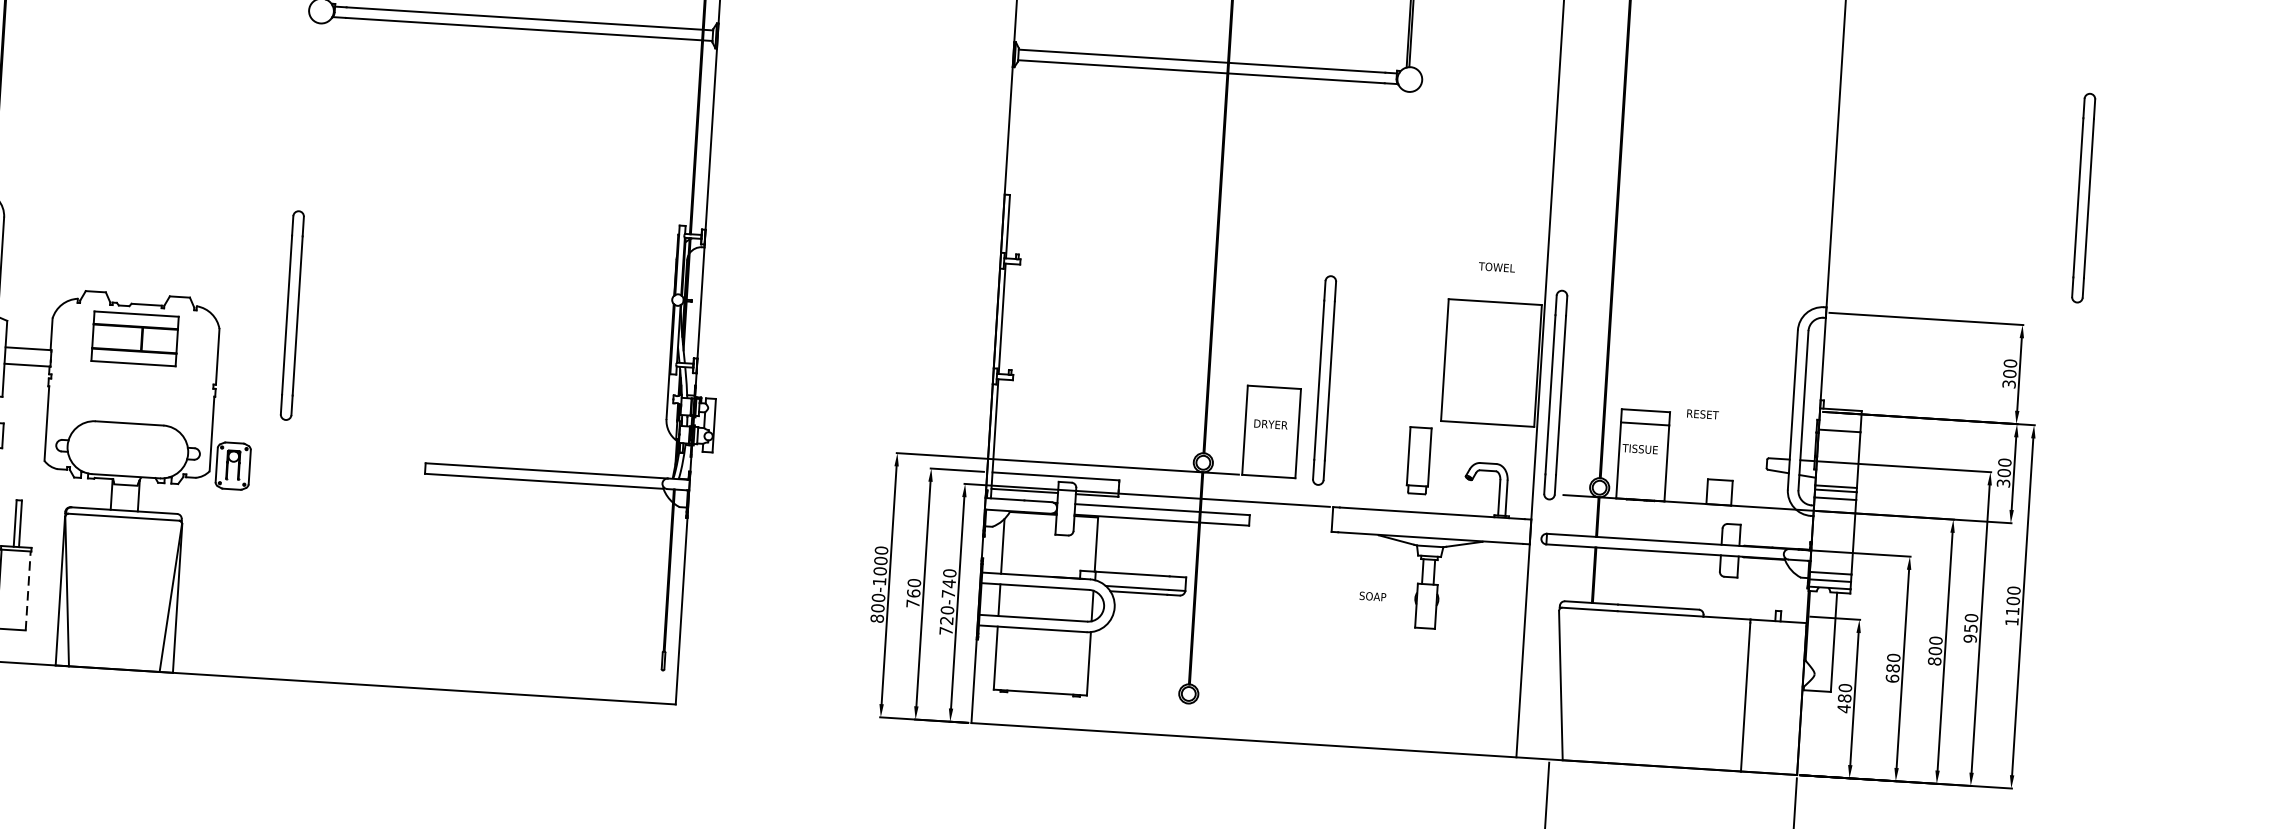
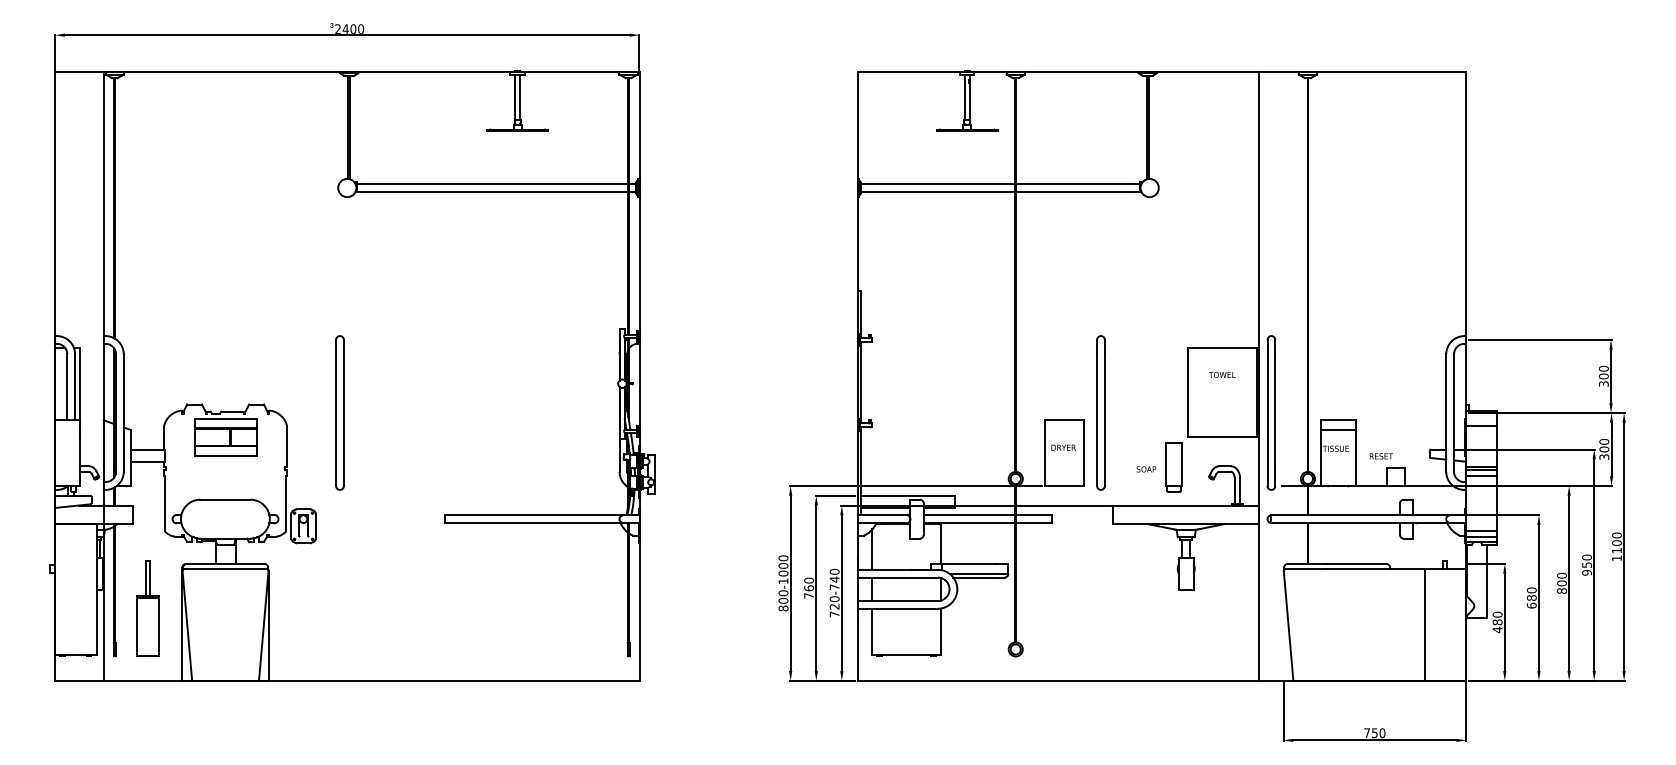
part: (2083, 197) -> (1649, 243), removed
text: (1497, 266) -> (1222, 374), moved
text: (1701, 414) -> (1380, 456), moved
line: (27, 589) -> (158, 626), dashed -> solid
text: (1372, 596) -> (1146, 469), moved

